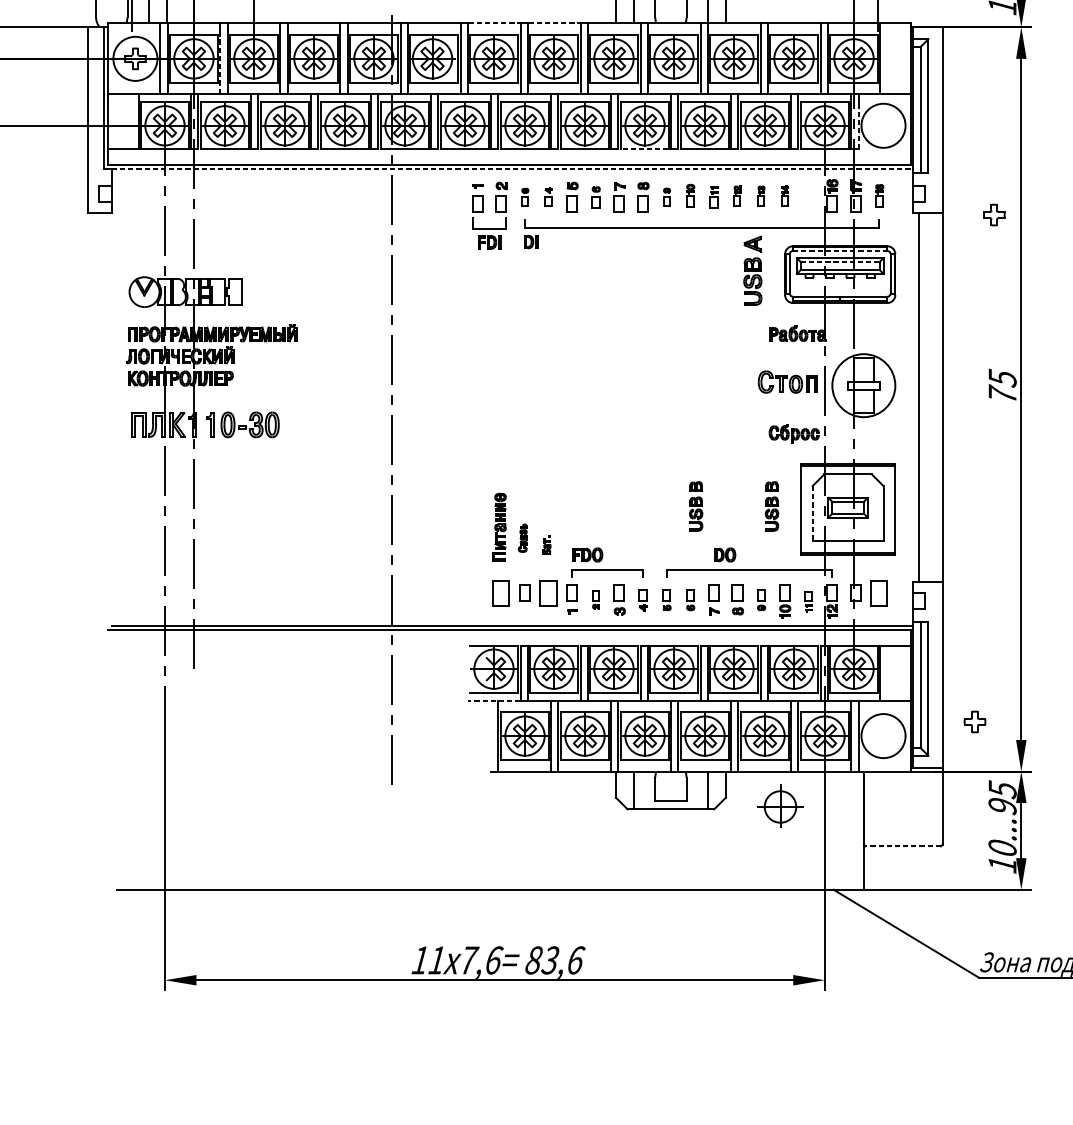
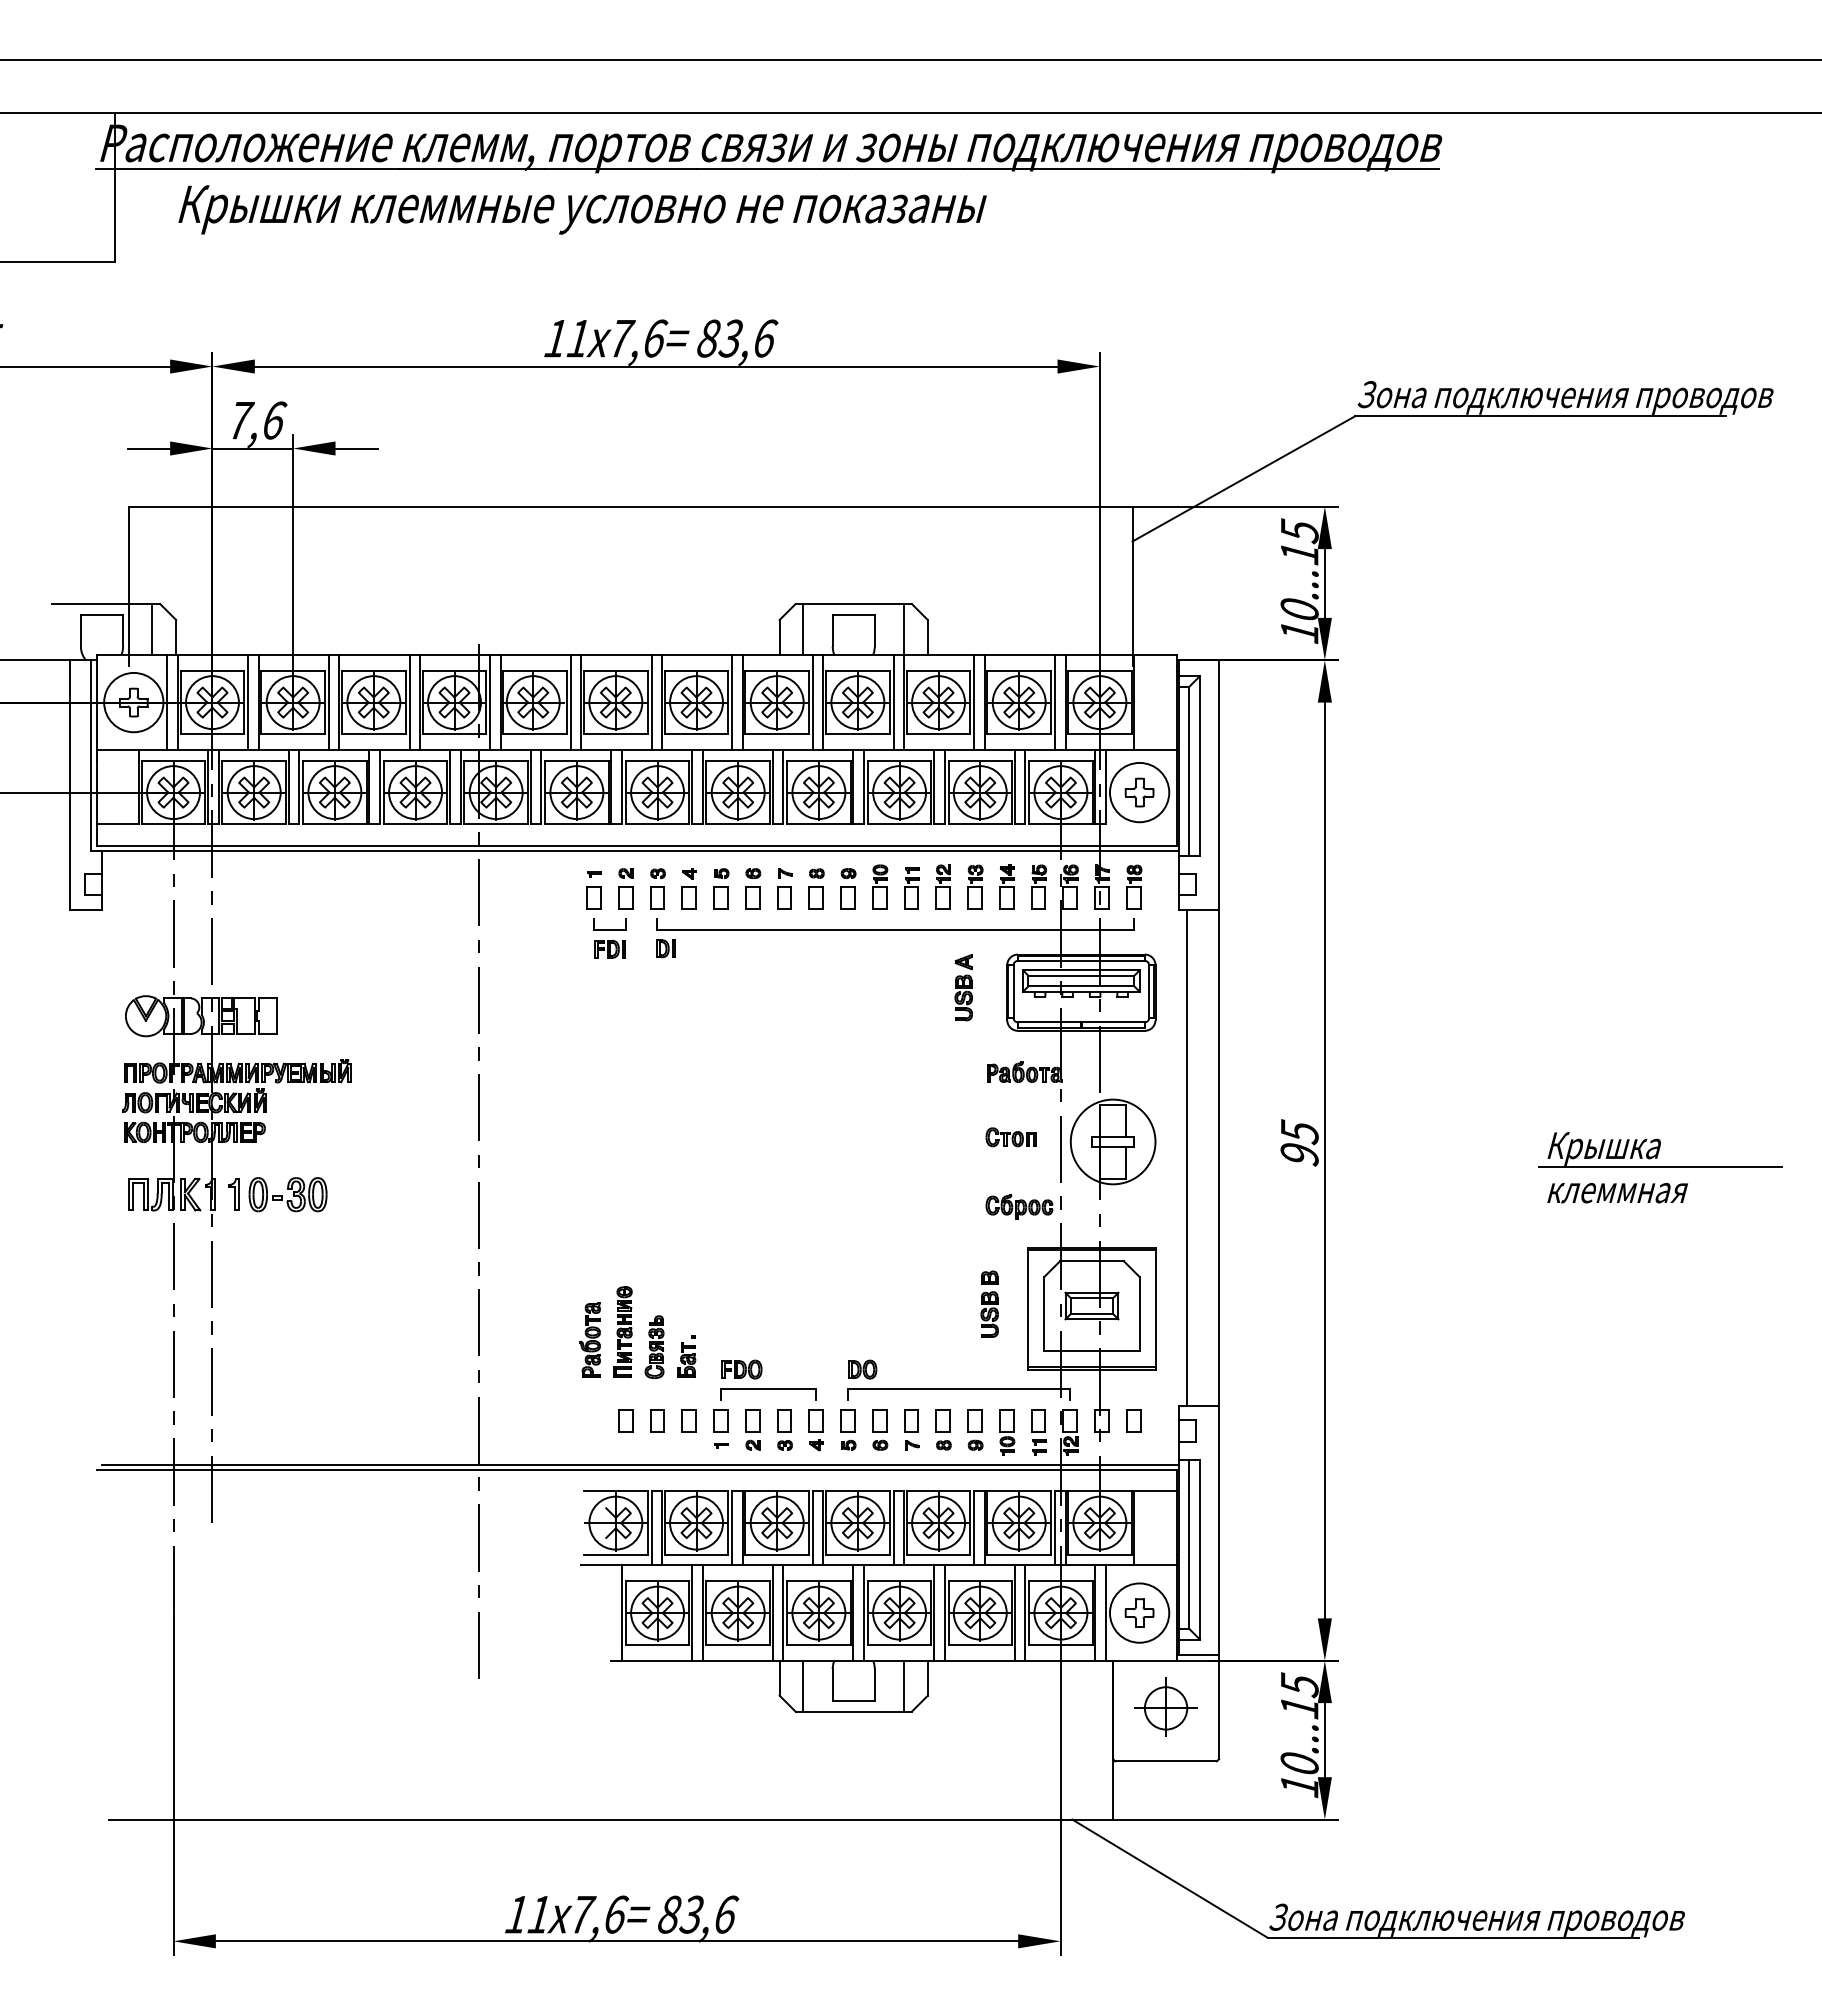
line: (494, 23) -> (616, 654), dashed -> solid
line: (554, 23) -> (697, 654), dashed -> solid
line: (220, 63) -> (248, 708), dashed -> solid
line: (858, 125) -> (1105, 792), dashed -> solid
line: (644, 149) -> (818, 824), dashed -> solid
line: (512, 168) -> (640, 850), dashed -> solid
part: (690, 195) -> (880, 886), size x1.43
part: (736, 195) -> (942, 886), size x1.67
part: (761, 195) -> (975, 886), size x1.67
part: (784, 195) -> (1006, 886), size x1.67
part: (808, 195) -> (1038, 886), added
part: (879, 195) -> (1134, 886), size x1.43
part: (524, 197) -> (657, 888), size x1.67
part: (547, 197) -> (688, 888), size x1.67
part: (596, 197) -> (753, 888), size x1.43
part: (667, 197) -> (848, 888), size x1.67
part: (713, 197) -> (911, 888), size x1.43
part: (994, 215) -> (1139, 792), moved
part: (489, 223) -> (609, 924), size x0.71
line: (840, 250) -> (1081, 960), dashed -> solid
line: (840, 261) -> (1081, 975), dashed -> solid
part: (752, 270) -> (963, 987), size x0.71
part: (787, 382) -> (1010, 1137), size x0.62
text: (1002, 393) -> (1299, 1152), 75 -> 95
part: (696, 505) -> (887, 1303), removed
line: (812, 514) -> (1044, 1314), dashed -> solid
part: (474, 532) -> (589, 1339), added
part: (522, 537) -> (654, 1346), size x1.67
part: (546, 545) -> (686, 1356), size x1.67
part: (725, 554) -> (862, 1369), moved
part: (501, 592) -> (625, 1420), size x0.62
part: (547, 592) -> (688, 1420), size x0.62
part: (878, 592) -> (1133, 1420), size x0.62
part: (595, 599) -> (752, 1429), size x1.67
part: (667, 599) -> (848, 1429), size x1.43
part: (690, 599) -> (880, 1429), size x1.43
part: (761, 599) -> (975, 1429), size x1.43
part: (642, 600) -> (815, 1430), size x1.43
part: (808, 601) -> (1038, 1432), size x1.67
line: (494, 700) -> (616, 1565), dashed -> solid
part: (974, 721) -> (1139, 1612), moved
part: (780, 805) -> (1165, 1706), moved
text: (1002, 806) -> (1299, 1707), 10...95 -> 10...15
line: (903, 846) -> (1166, 1761), dashed -> solid

